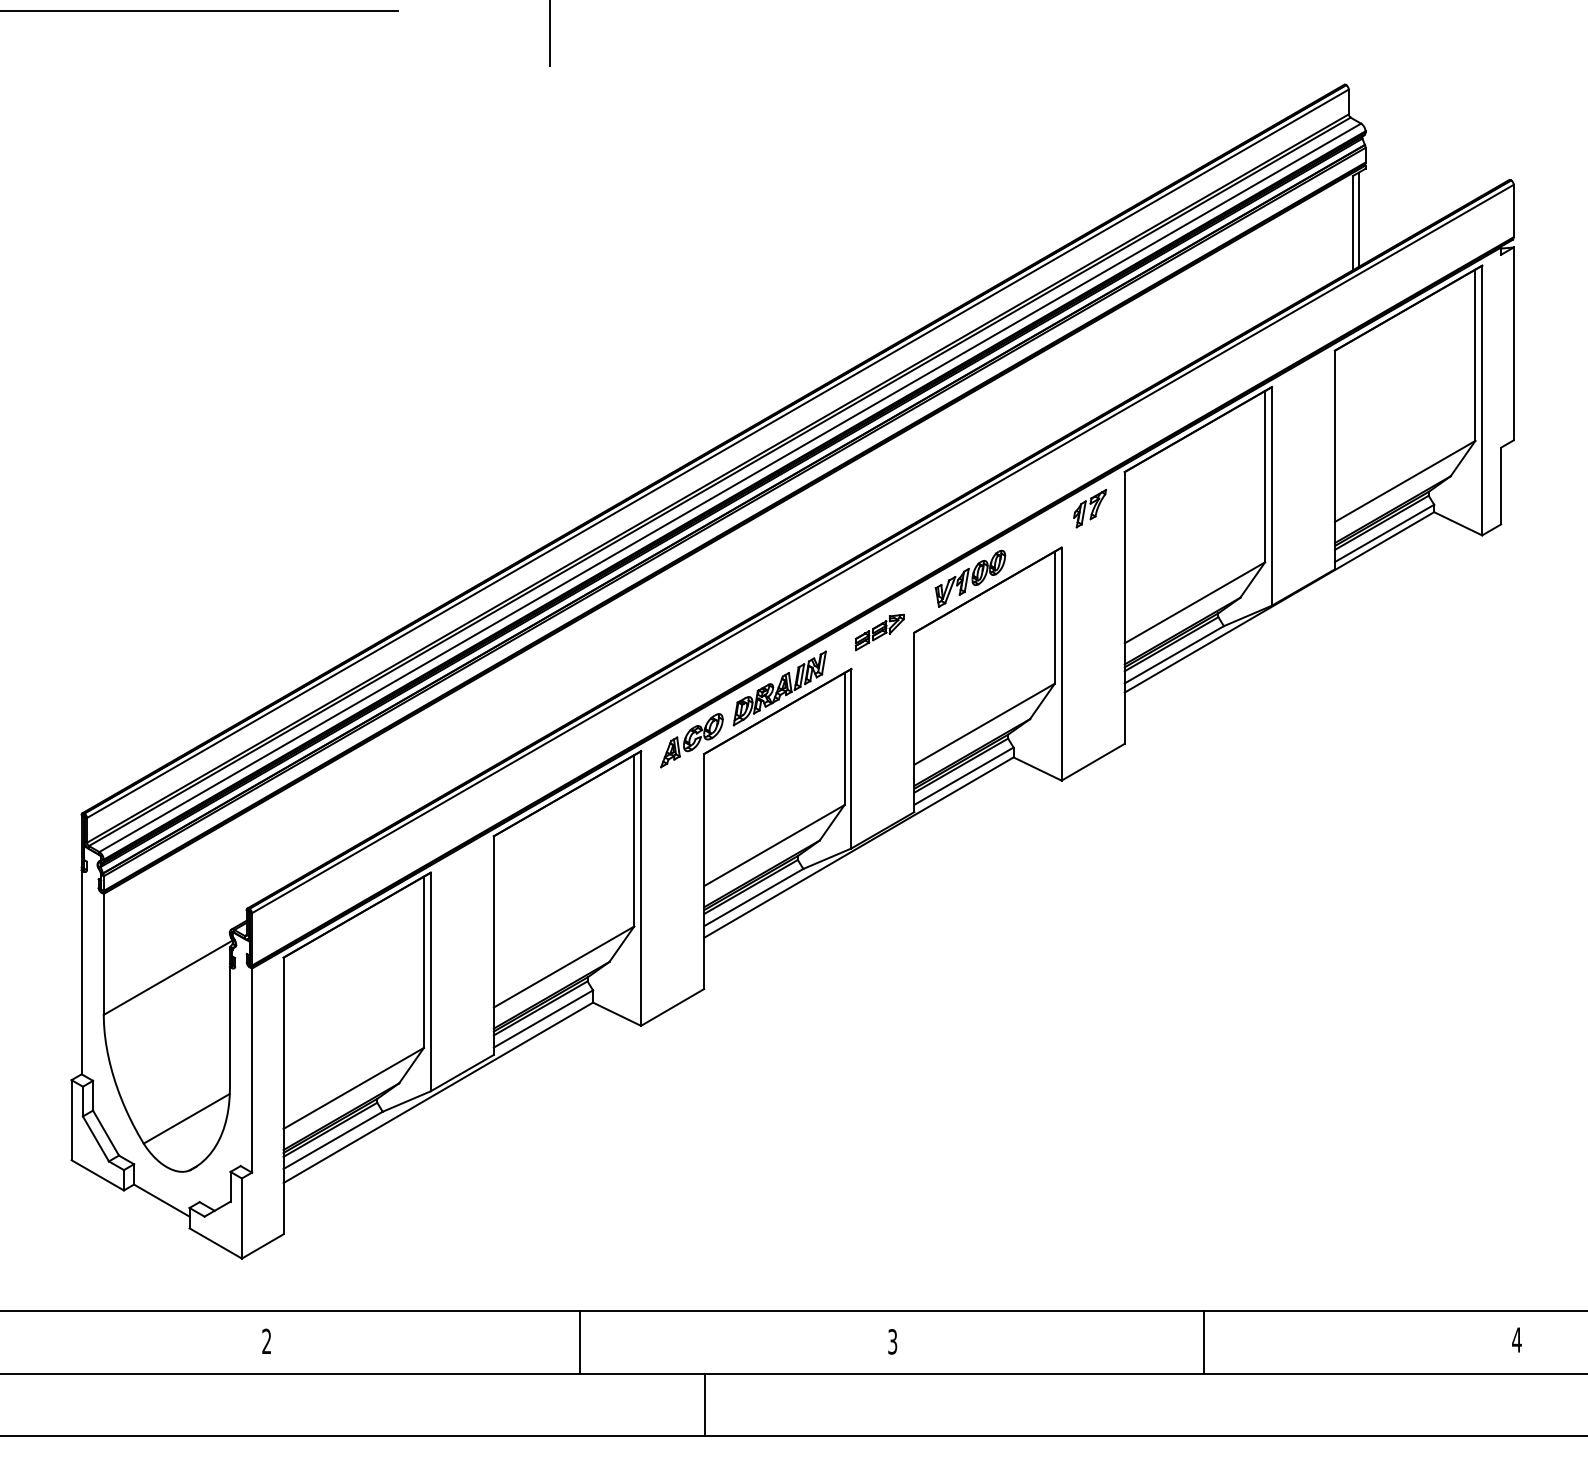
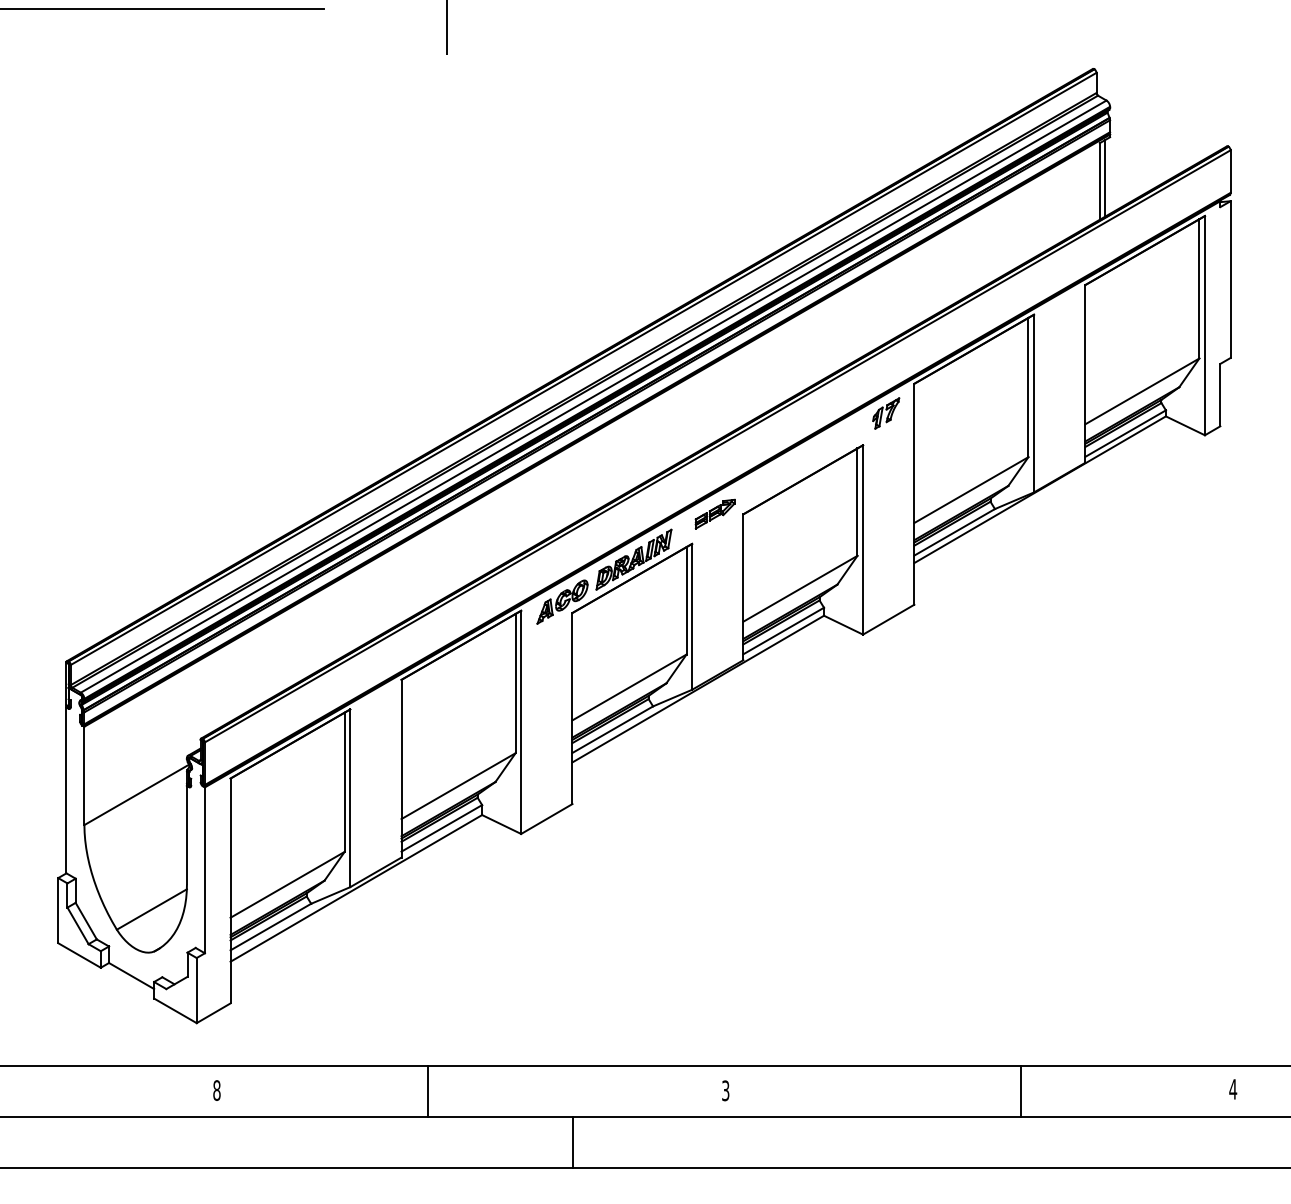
part: (970, 578) -> (788, 470), removed
text: (266, 1341) -> (216, 1090), 2 -> 8
line: (579, 1342) -> (428, 1091), moved
line: (1204, 1342) -> (1020, 1091), moved

